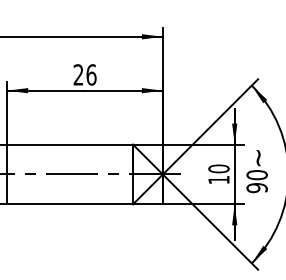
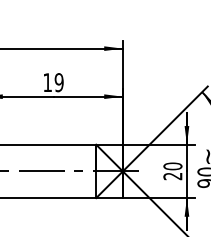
text: (84, 74) -> (53, 82), 26 -> 19
text: (218, 180) -> (172, 176), 10 -> 20

